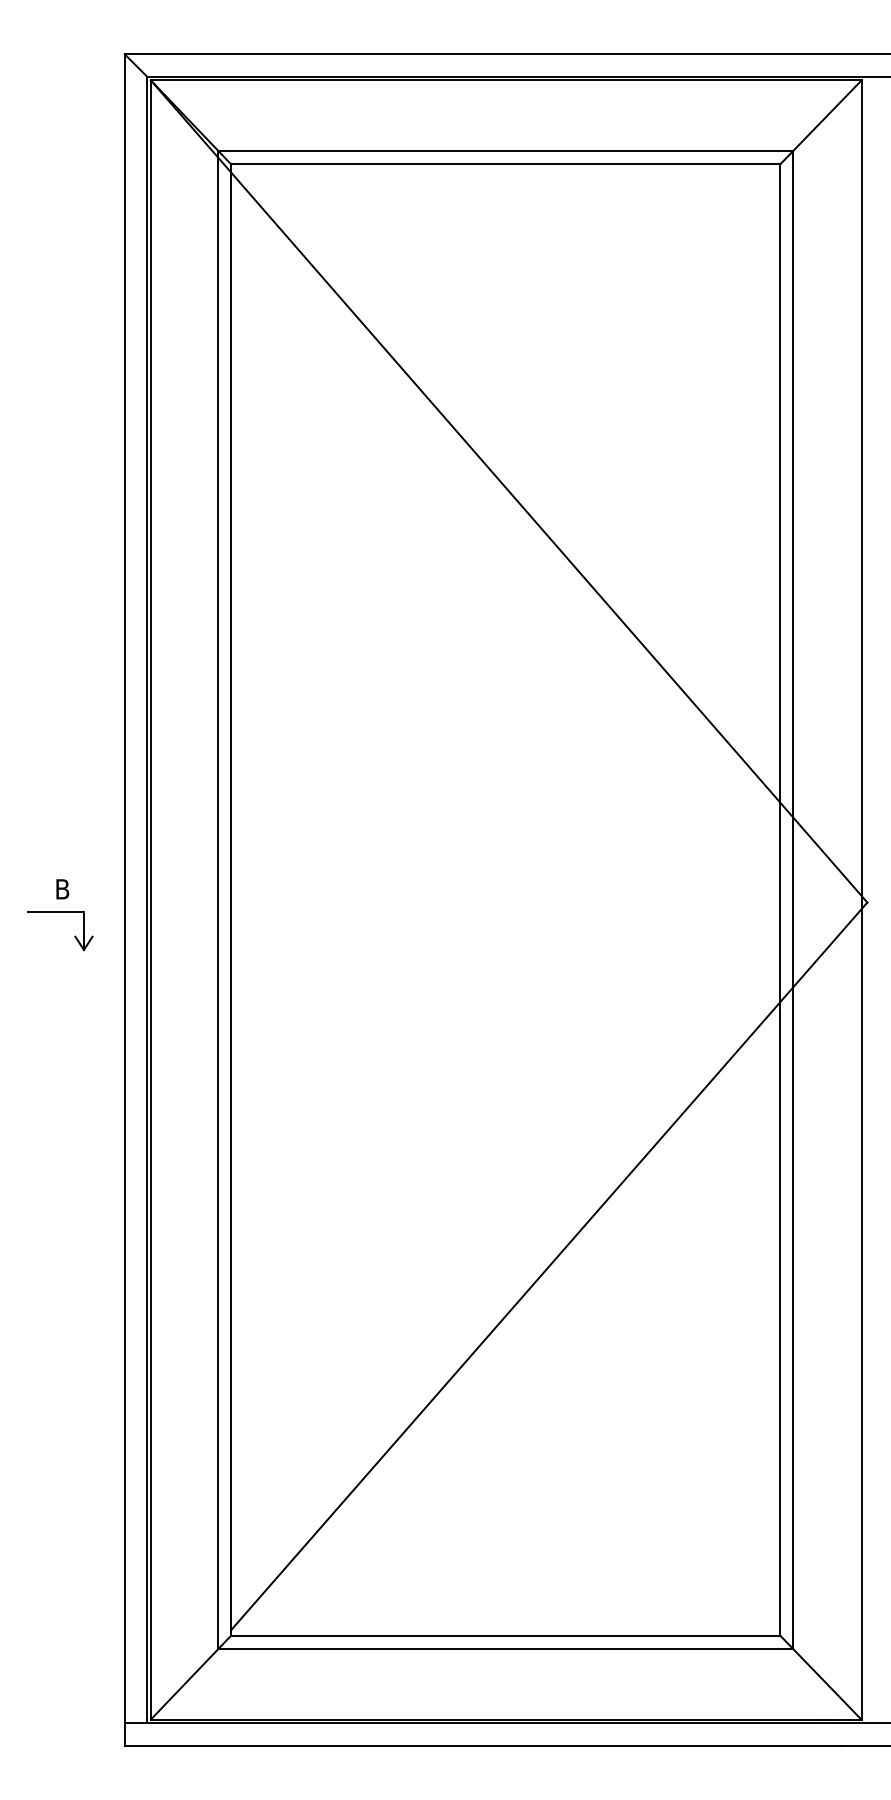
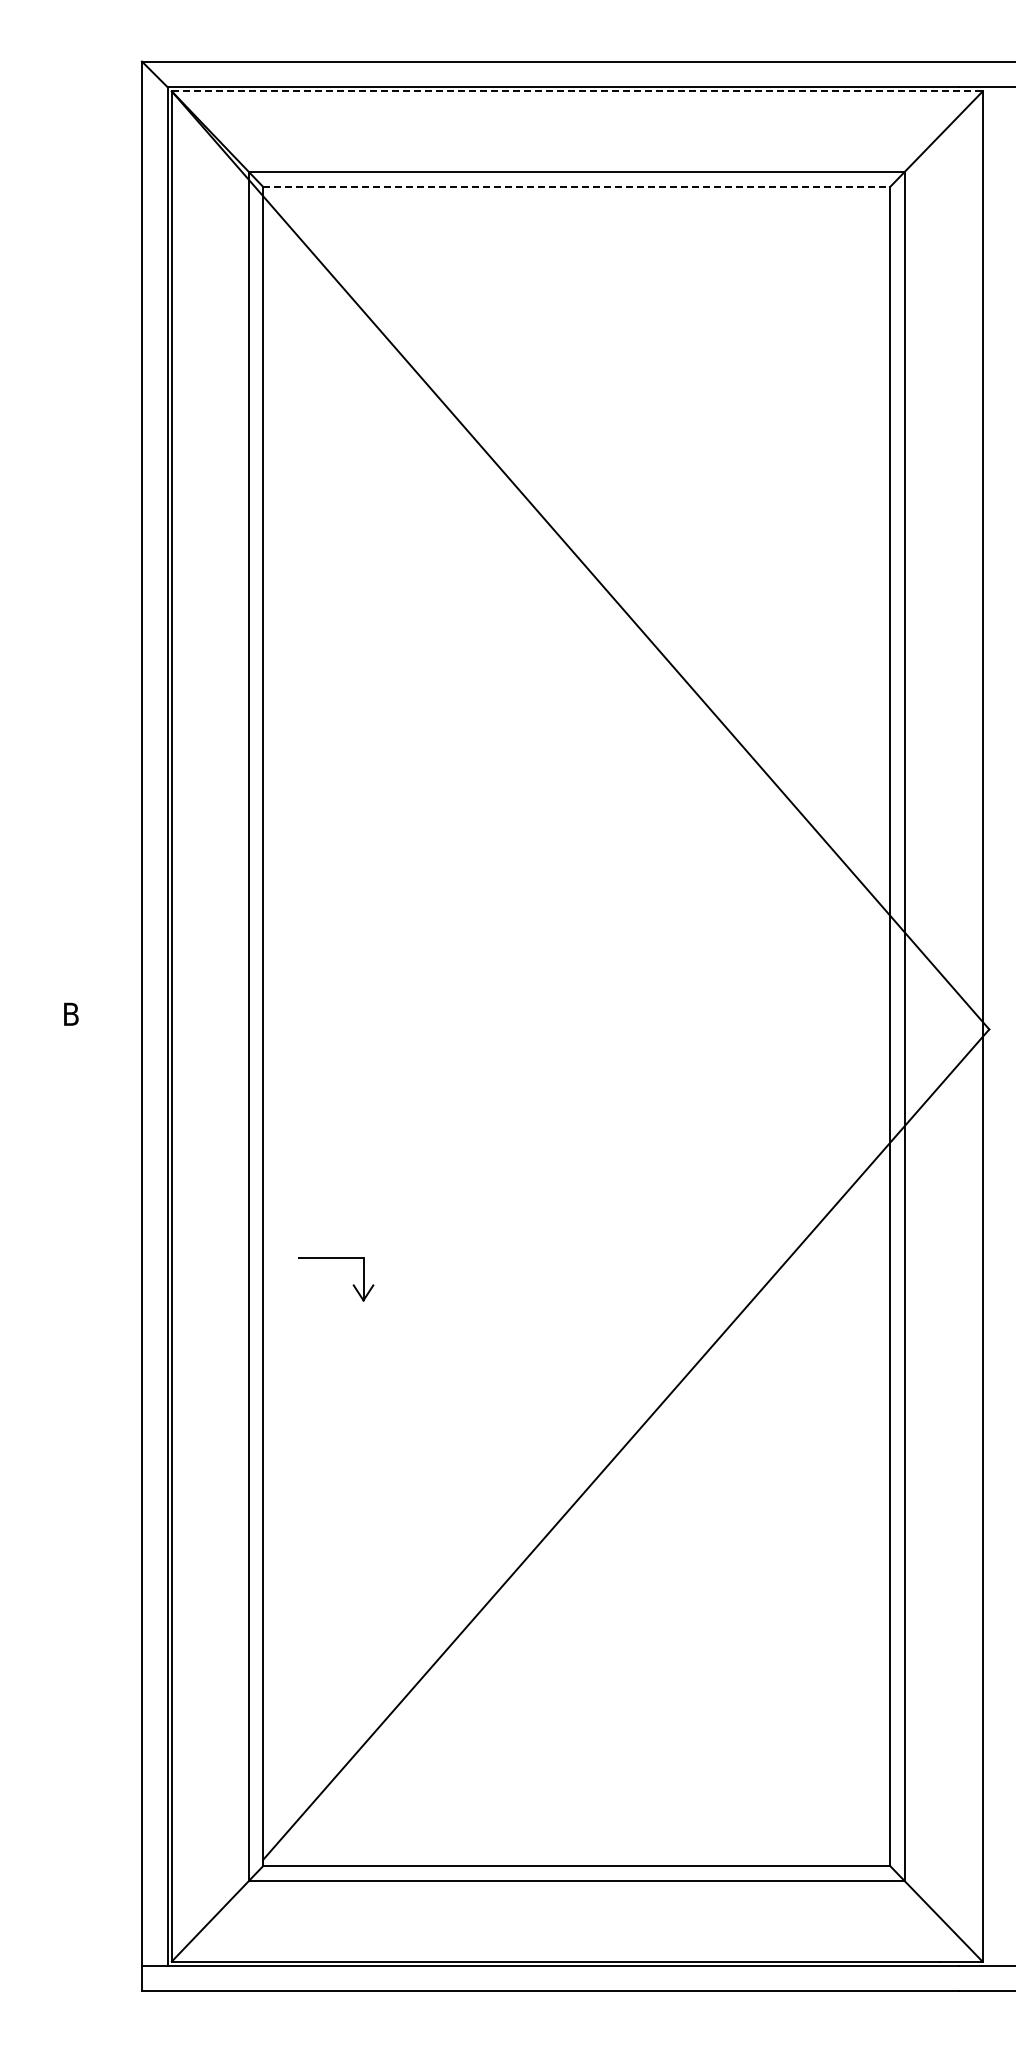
line: (506, 80) -> (577, 91), solid -> dashed
line: (506, 164) -> (577, 187), solid -> dashed
part: (74, 936) -> (352, 1285), moved

